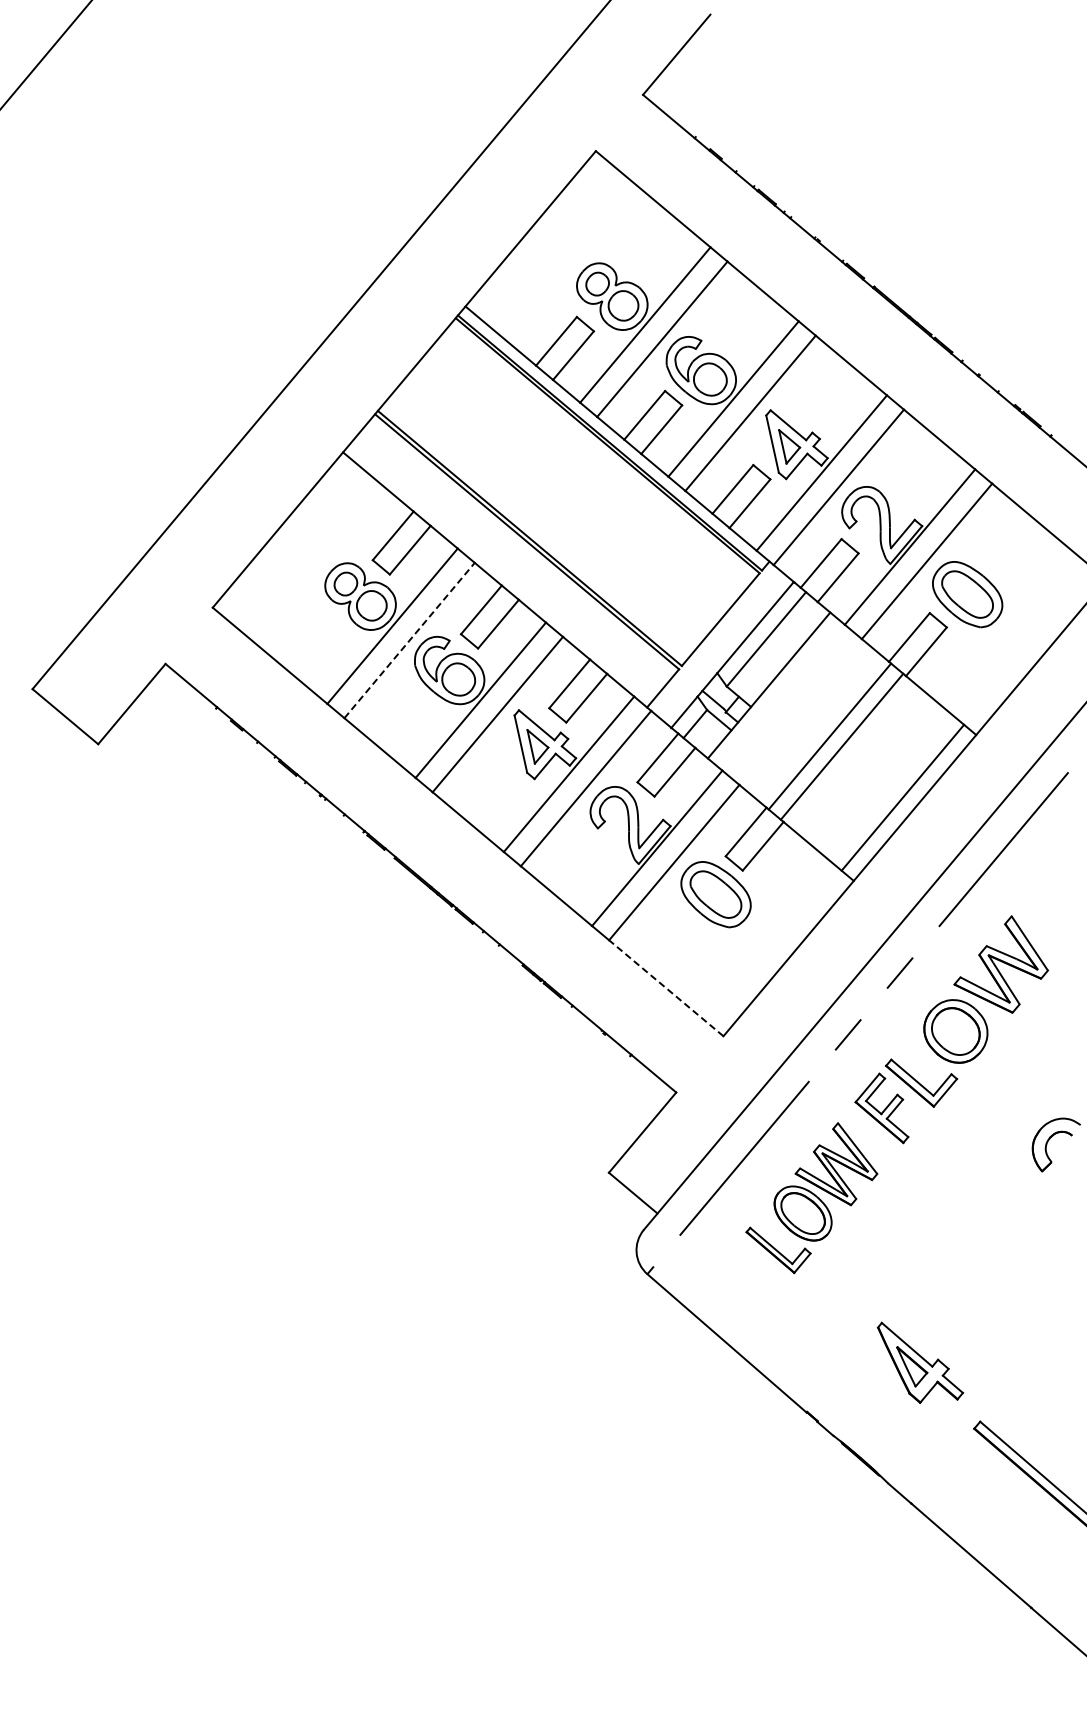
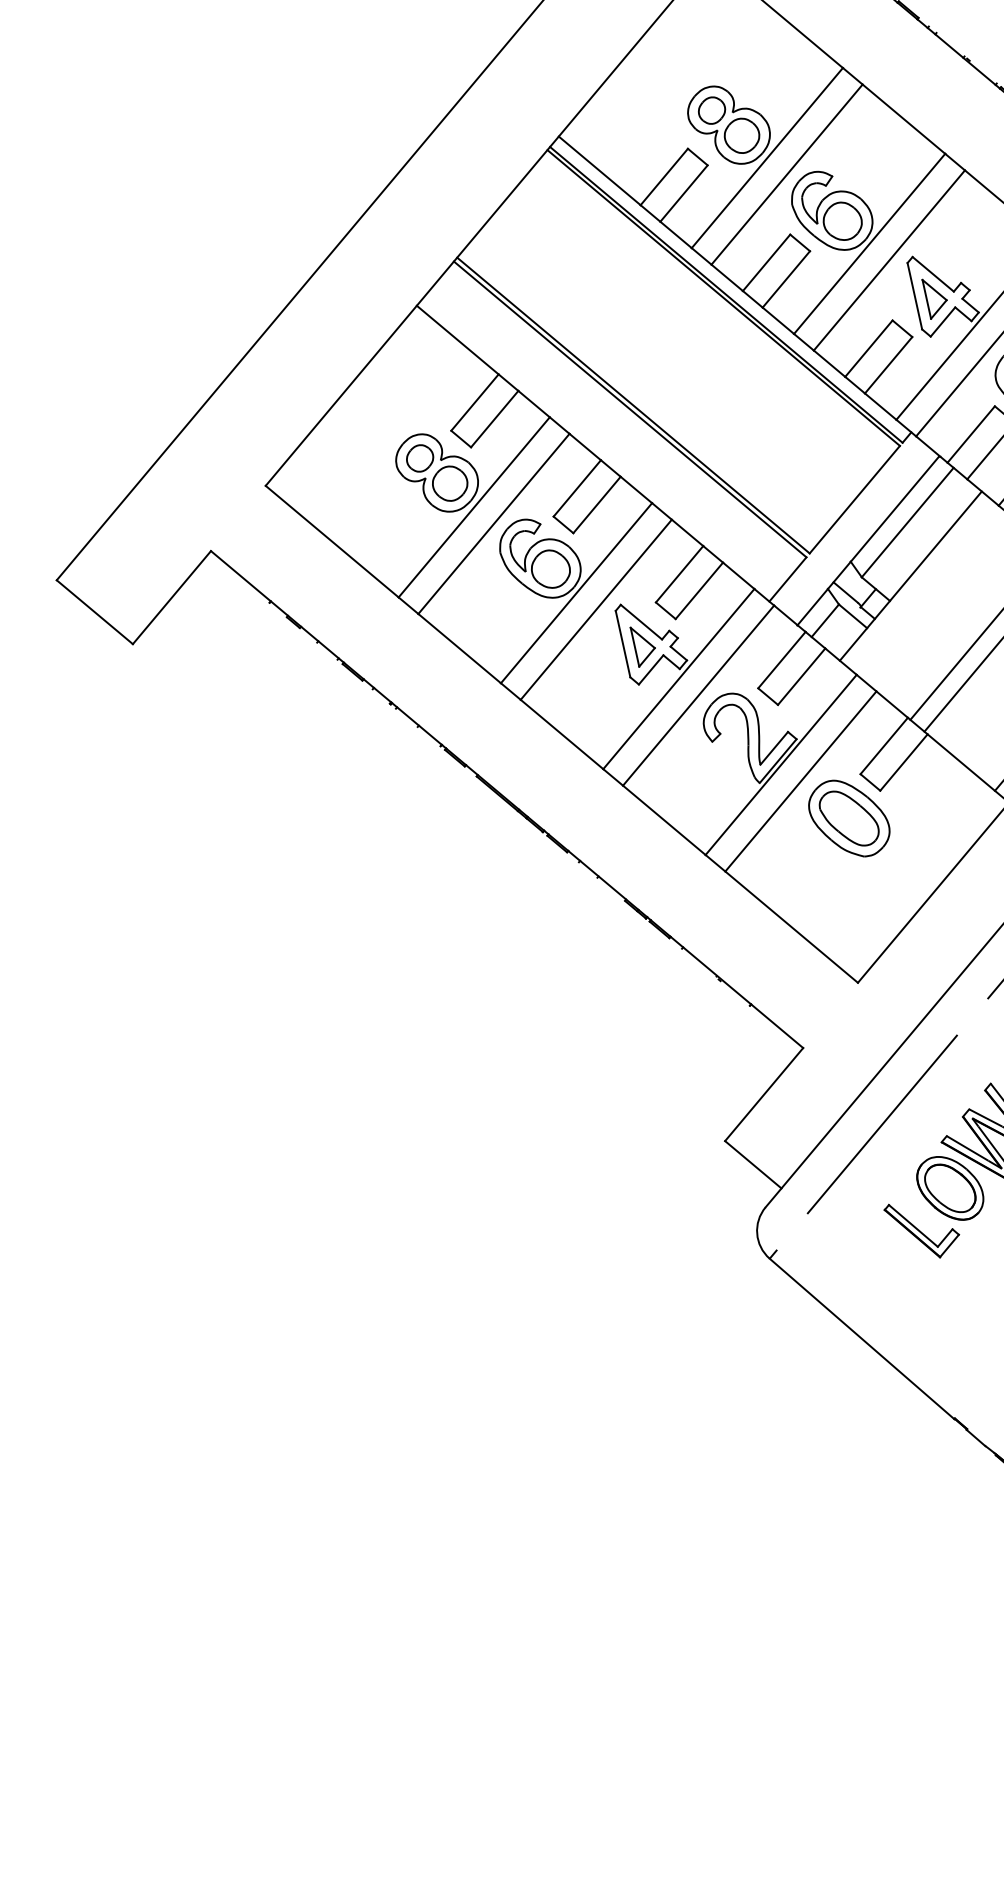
line: (409, 640) -> (493, 523), dashed -> solid
line: (666, 988) -> (791, 927), dashed -> solid

